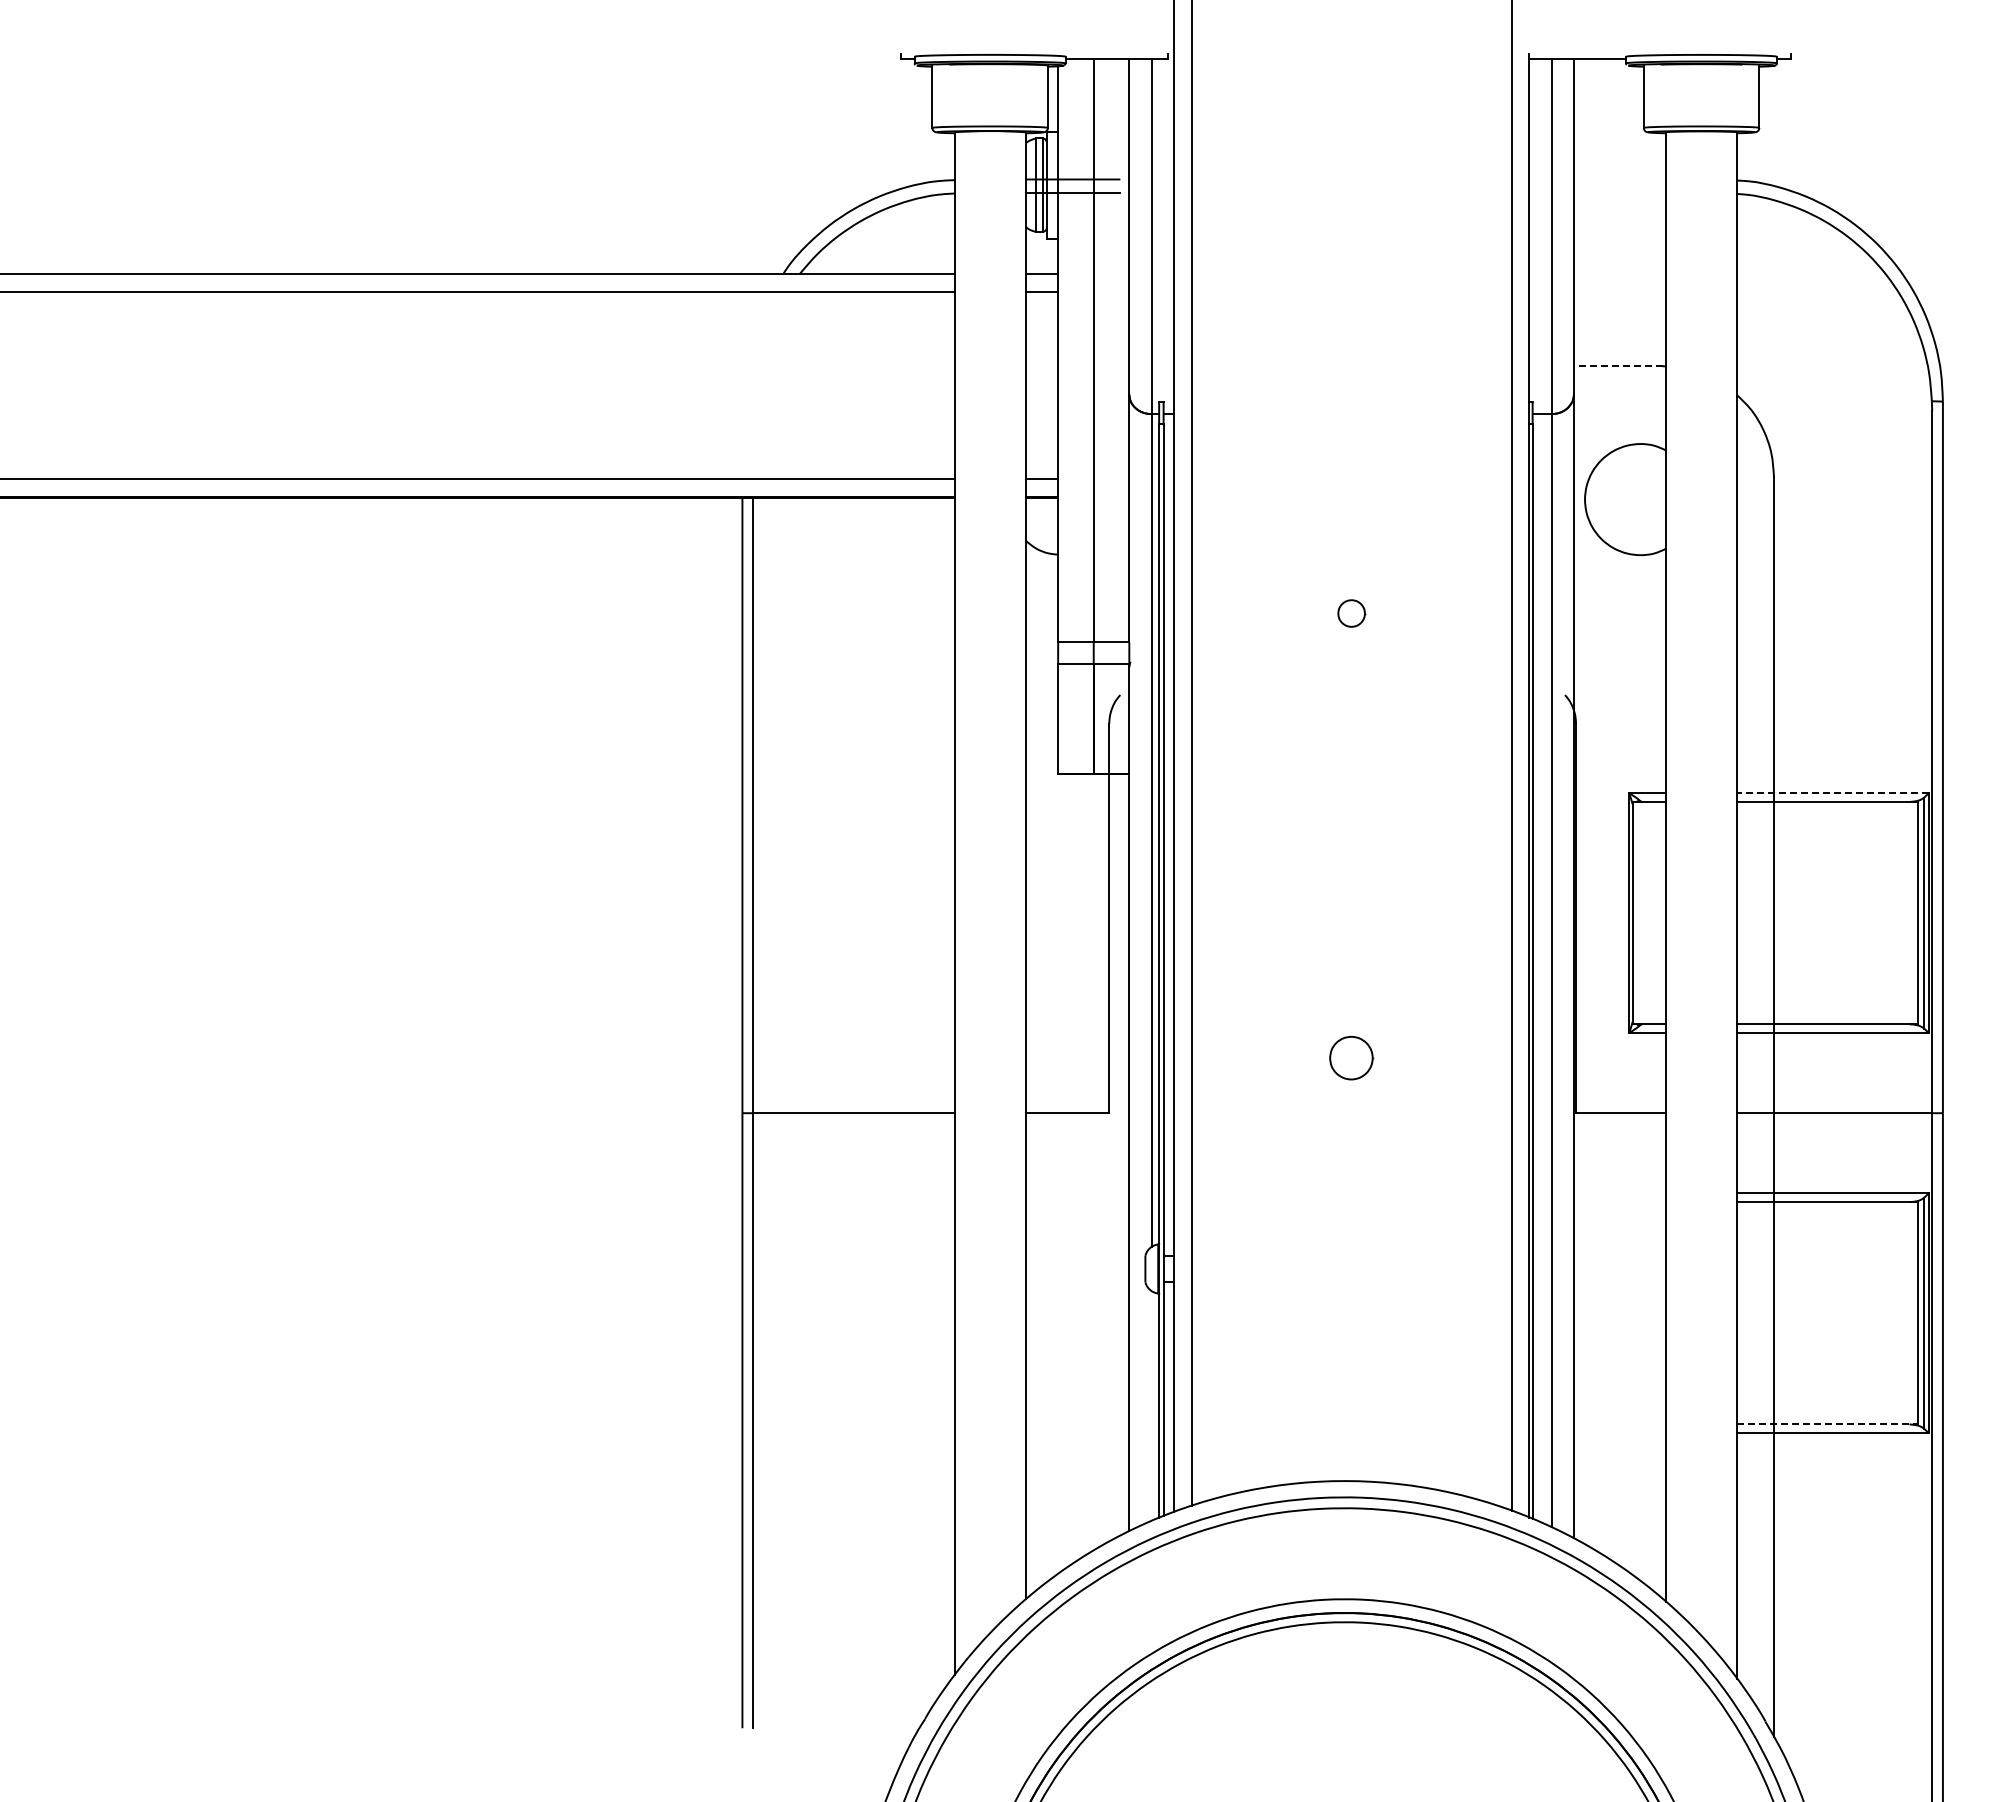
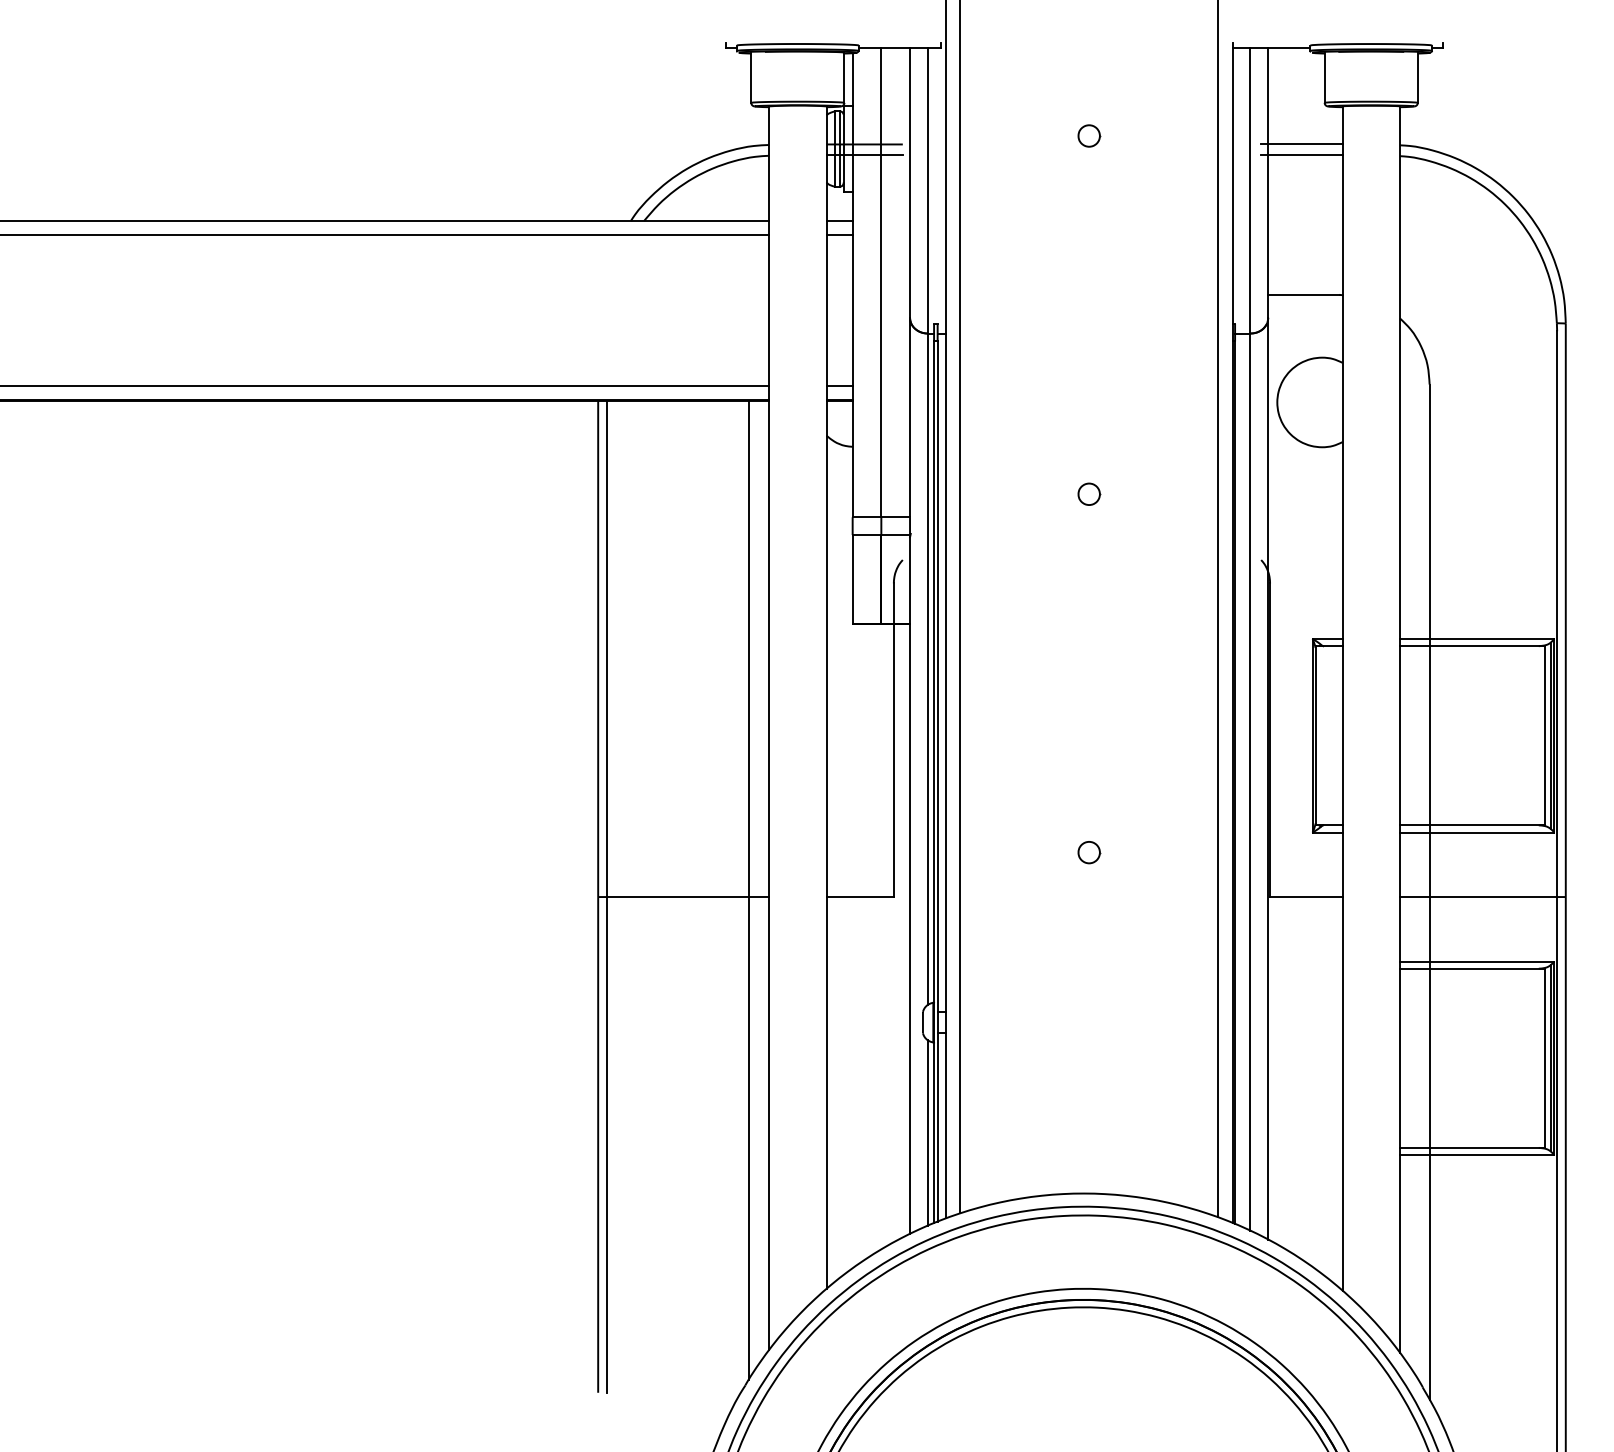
part: (1351, 168) -> (1089, 135), added
line: (1615, 179) -> (1301, 144), added
line: (1615, 192) -> (1301, 154), added
line: (1617, 366) -> (1303, 295), dashed -> solid
line: (1832, 793) -> (1476, 639), dashed -> solid
part: (1351, 1057) -> (1089, 852), size x0.62
line: (929, 1104) -> (748, 890), added
line: (1151, 1405) -> (927, 1132), added
line: (1827, 1424) -> (1472, 1147), dashed -> solid

